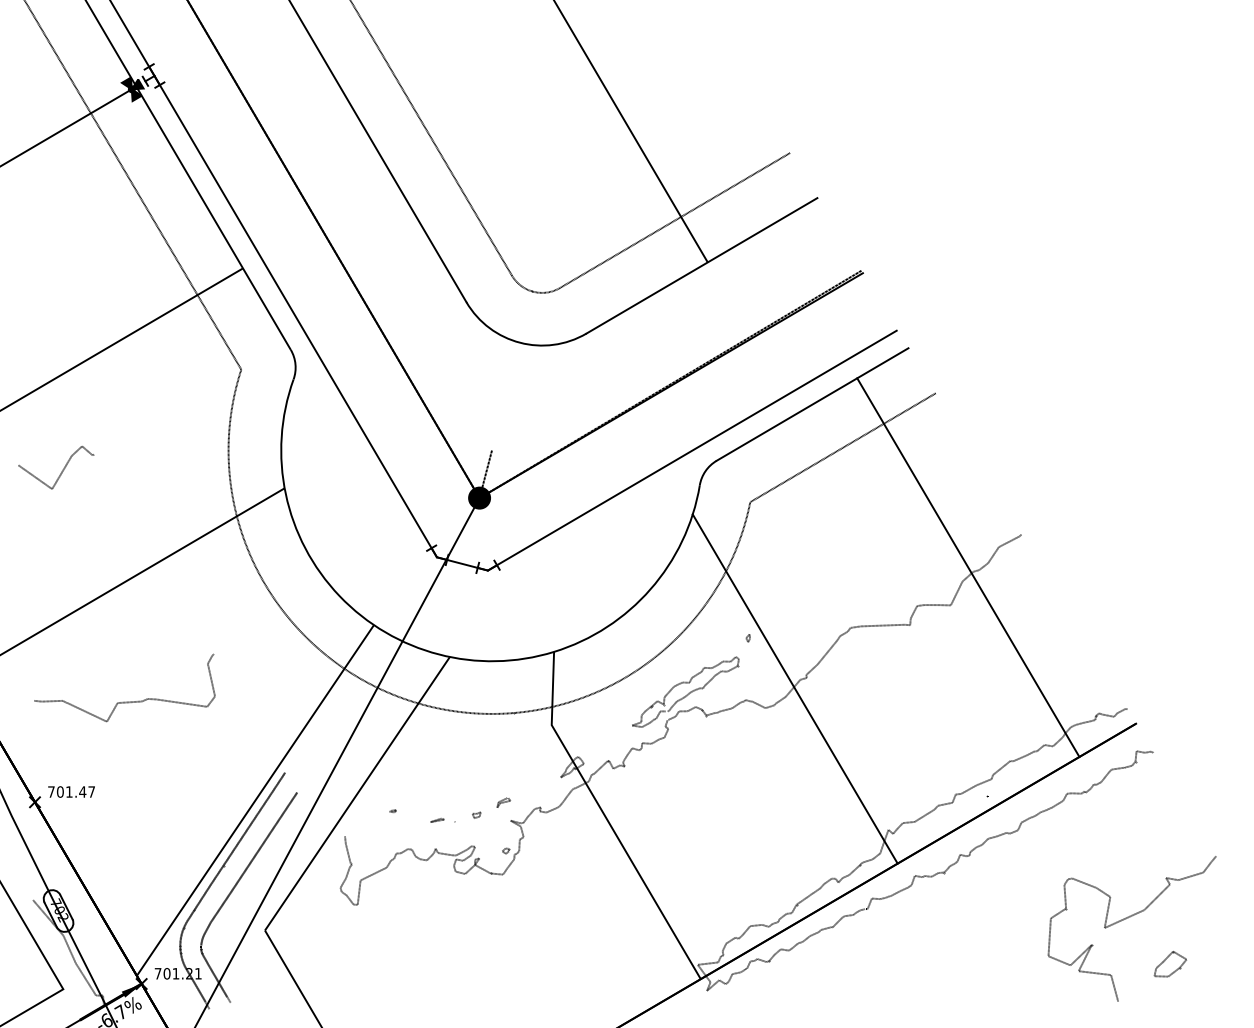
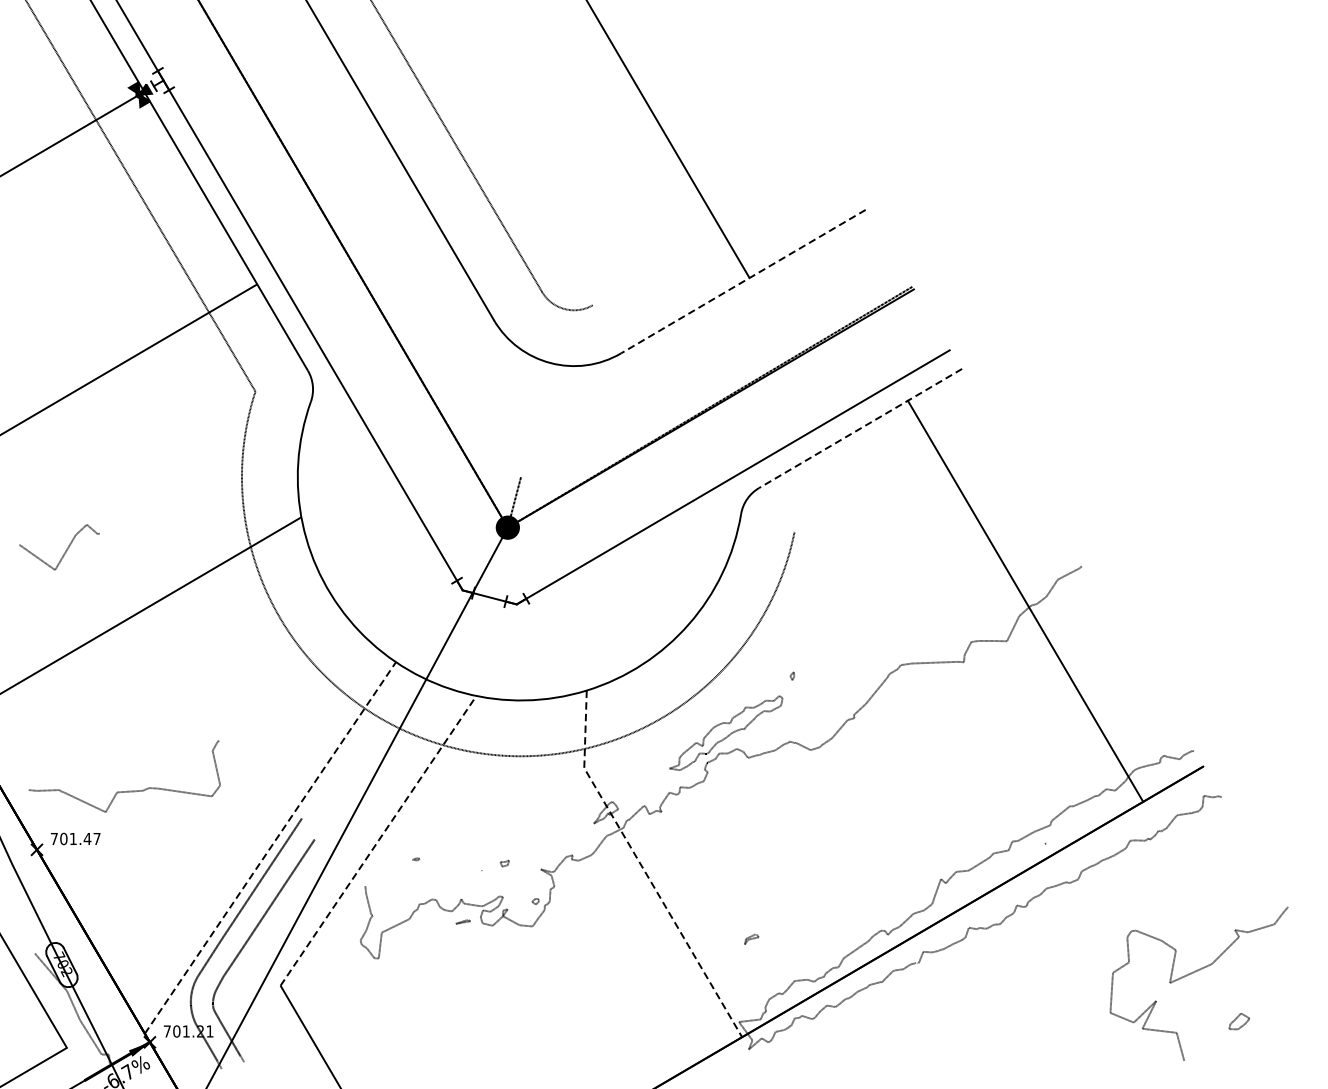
line: (674, 220) -> (714, 233), removed
line: (702, 265) -> (743, 281), solid -> dashed
line: (812, 404) -> (860, 428), solid -> dashed
line: (842, 447) -> (892, 474), removed
curve: (62, 469) -> (66, 549), moved
line: (794, 688) -> (841, 729), removed
curve: (124, 701) -> (124, 790), moved
line: (357, 793) -> (378, 840), solid -> dashed
line: (255, 800) -> (270, 847), solid -> dashed
part: (503, 802) -> (751, 939), moved
line: (607, 819) -> (643, 868), solid -> dashed
part: (437, 820) -> (463, 922), moved
part: (1169, 964) -> (1238, 1021), size x0.6

